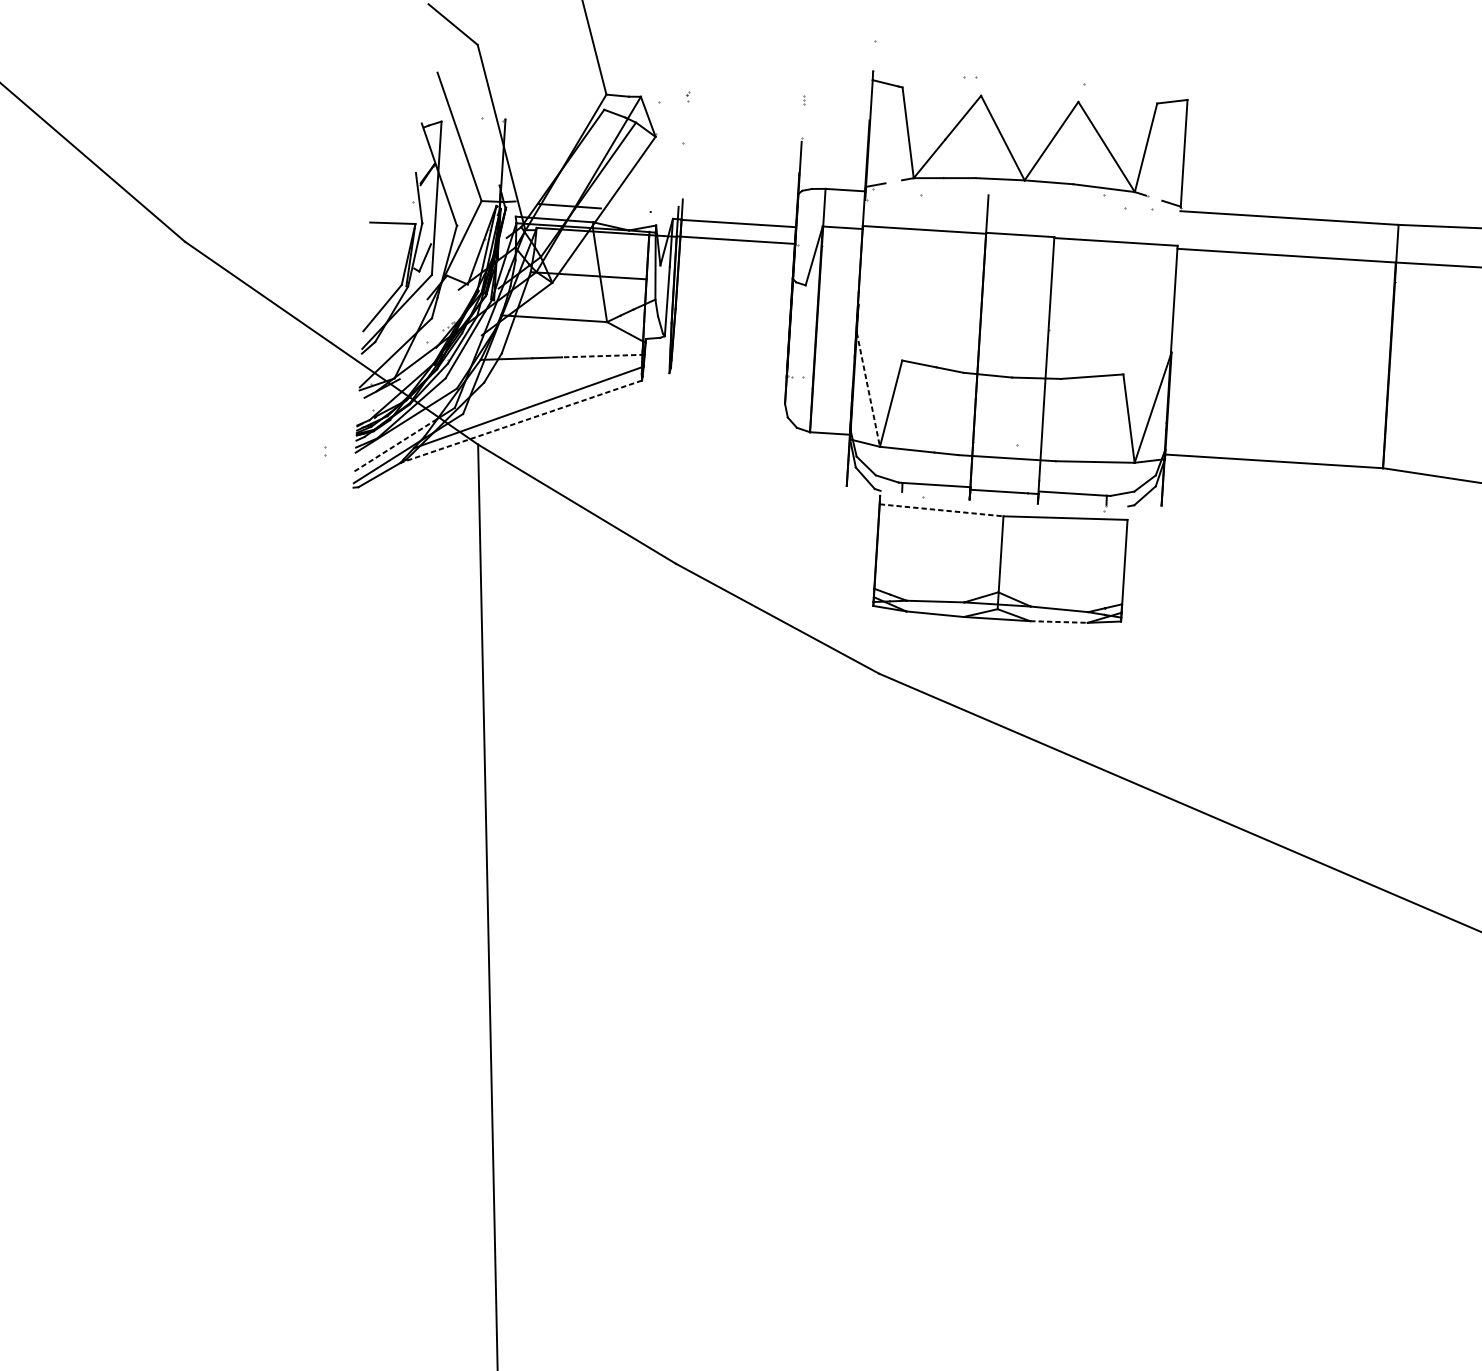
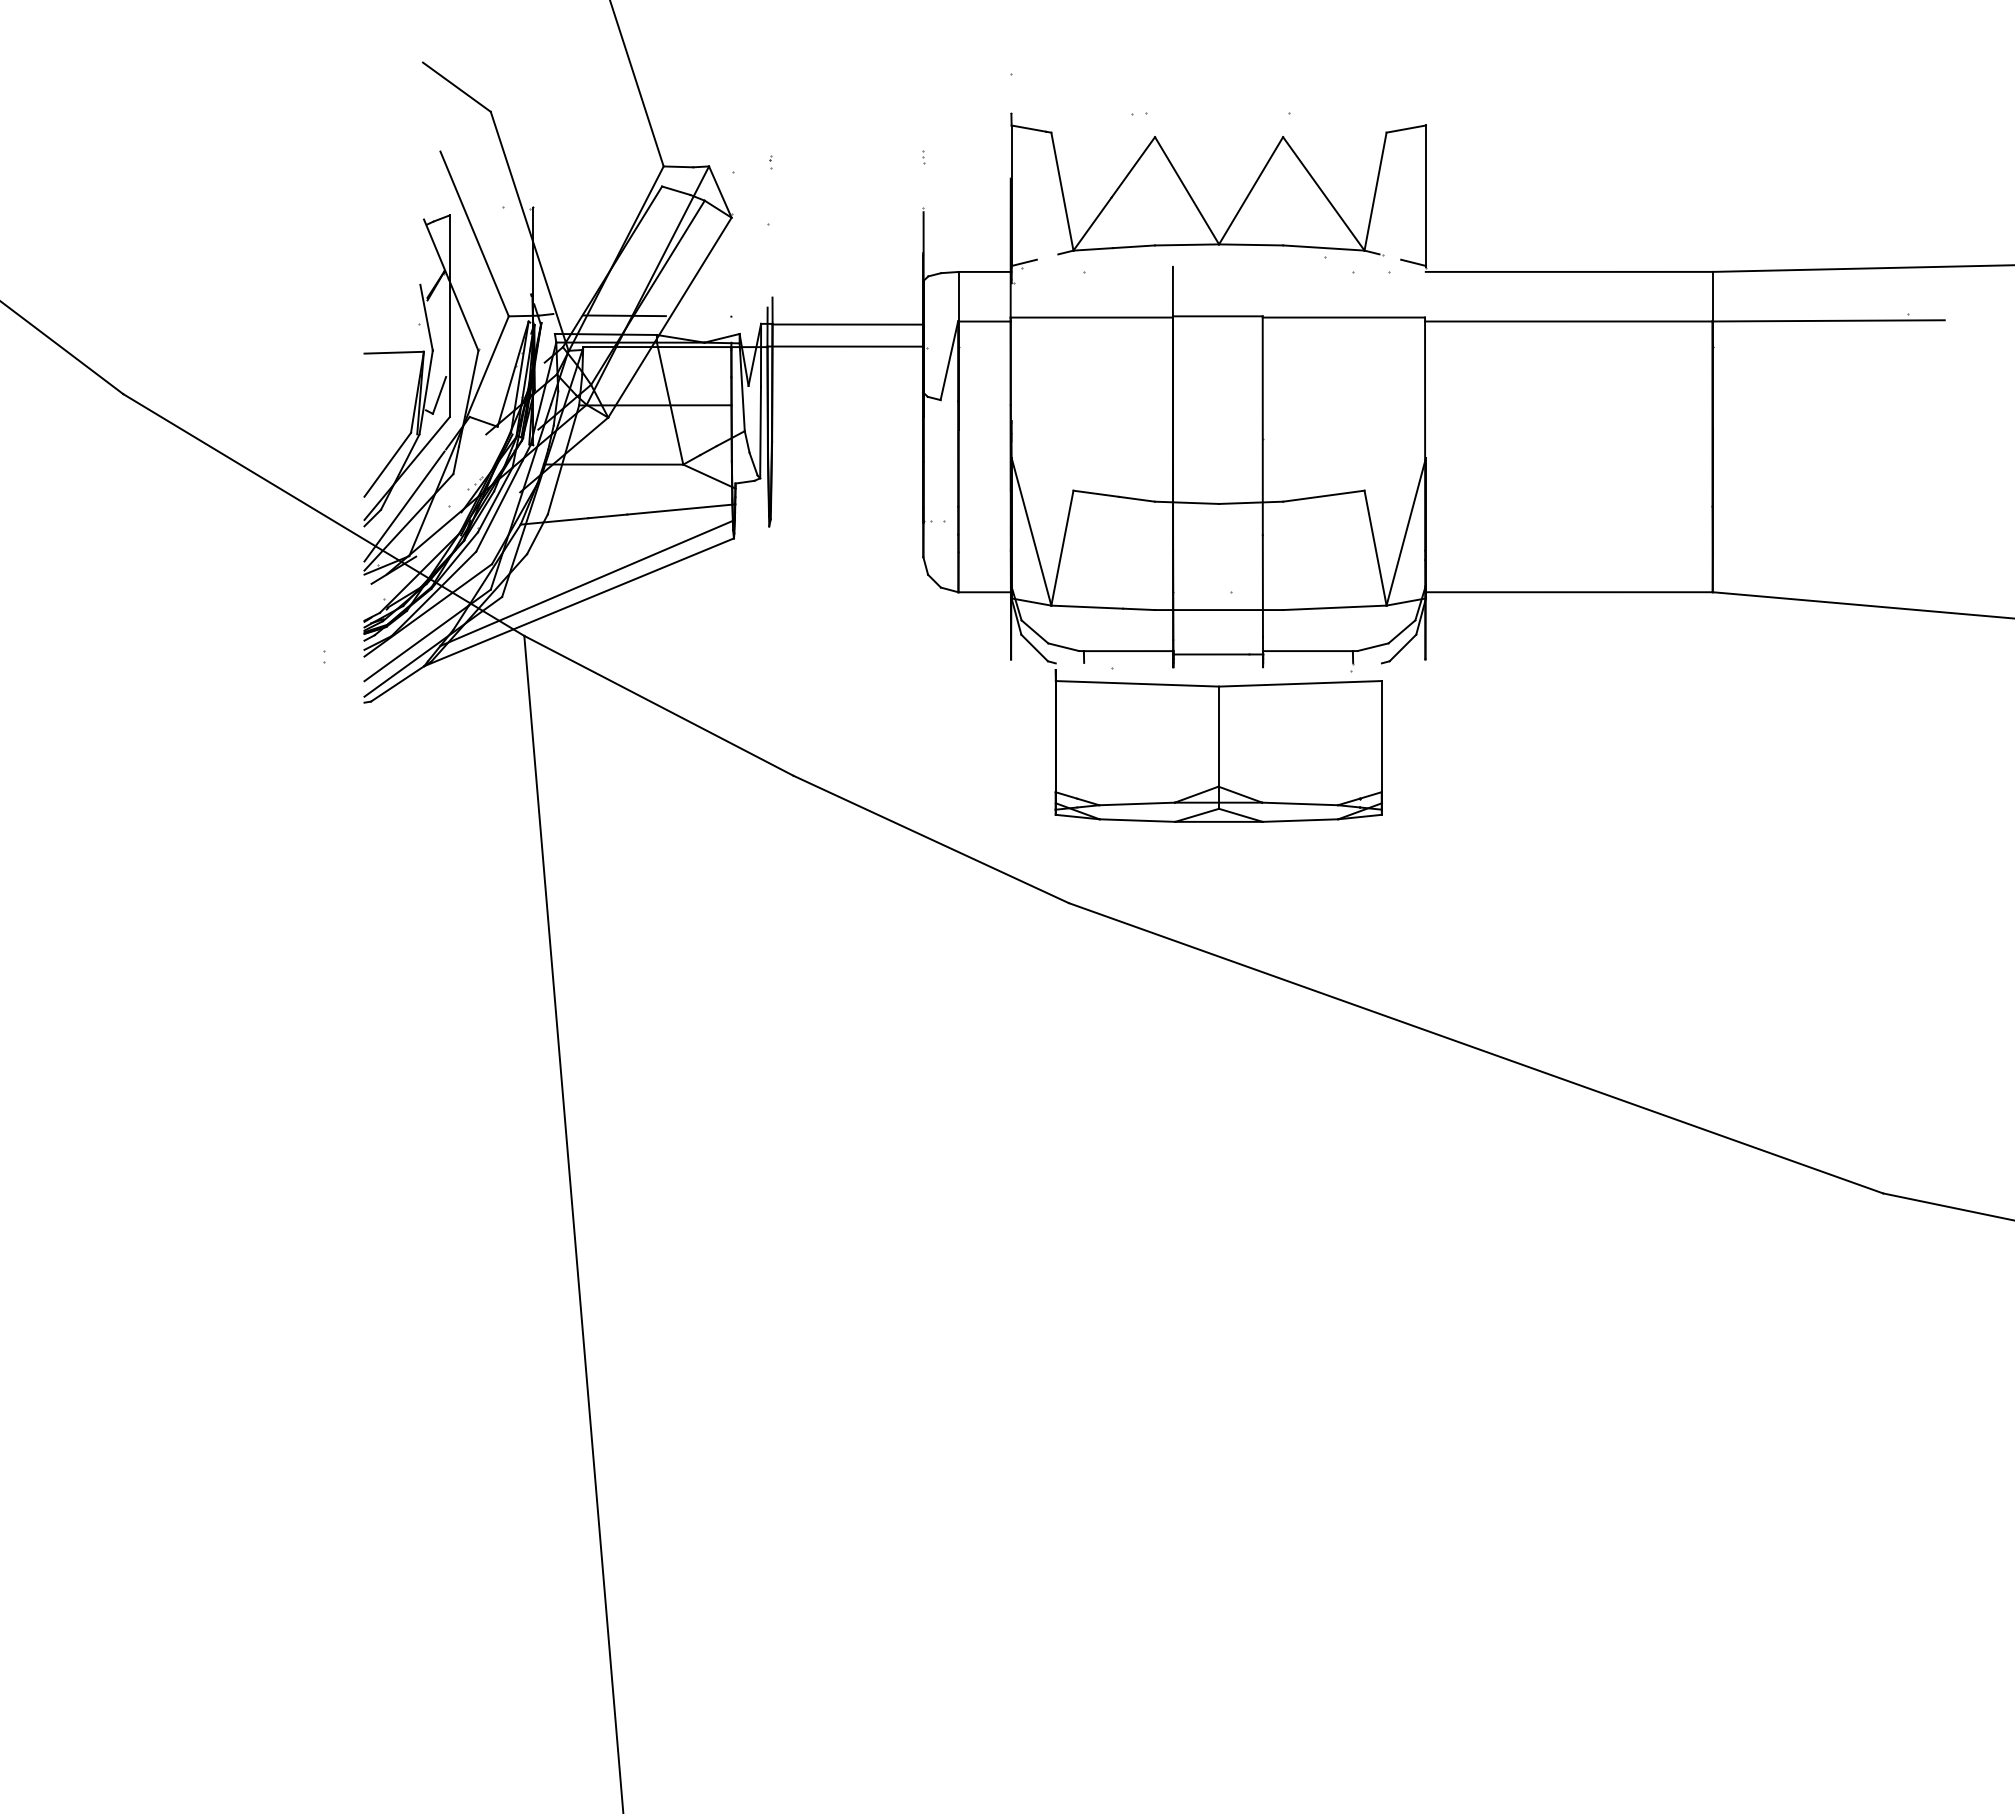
line: (393, 340) -> (404, 506), added
line: (602, 356) -> (680, 509), dashed -> solid
line: (868, 390) -> (1031, 532), dashed -> solid
line: (520, 421) -> (578, 602), dashed -> solid
line: (395, 445) -> (416, 643), dashed -> solid
line: (941, 510) -> (1137, 683), dashed -> solid
line: (1058, 621) -> (1300, 820), dashed -> solid

